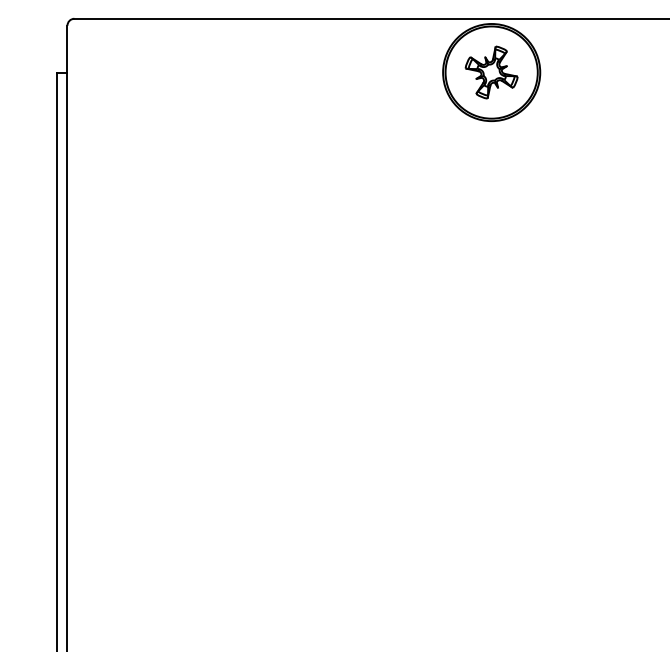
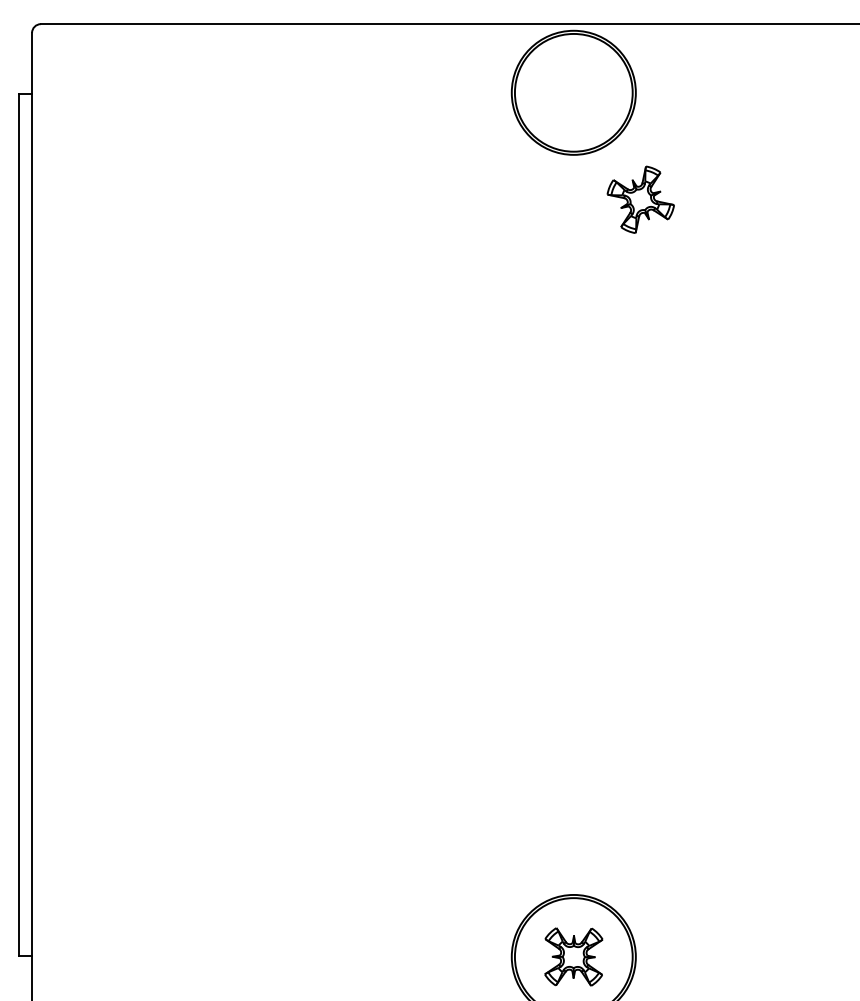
part: (491, 72) -> (640, 199), moved

